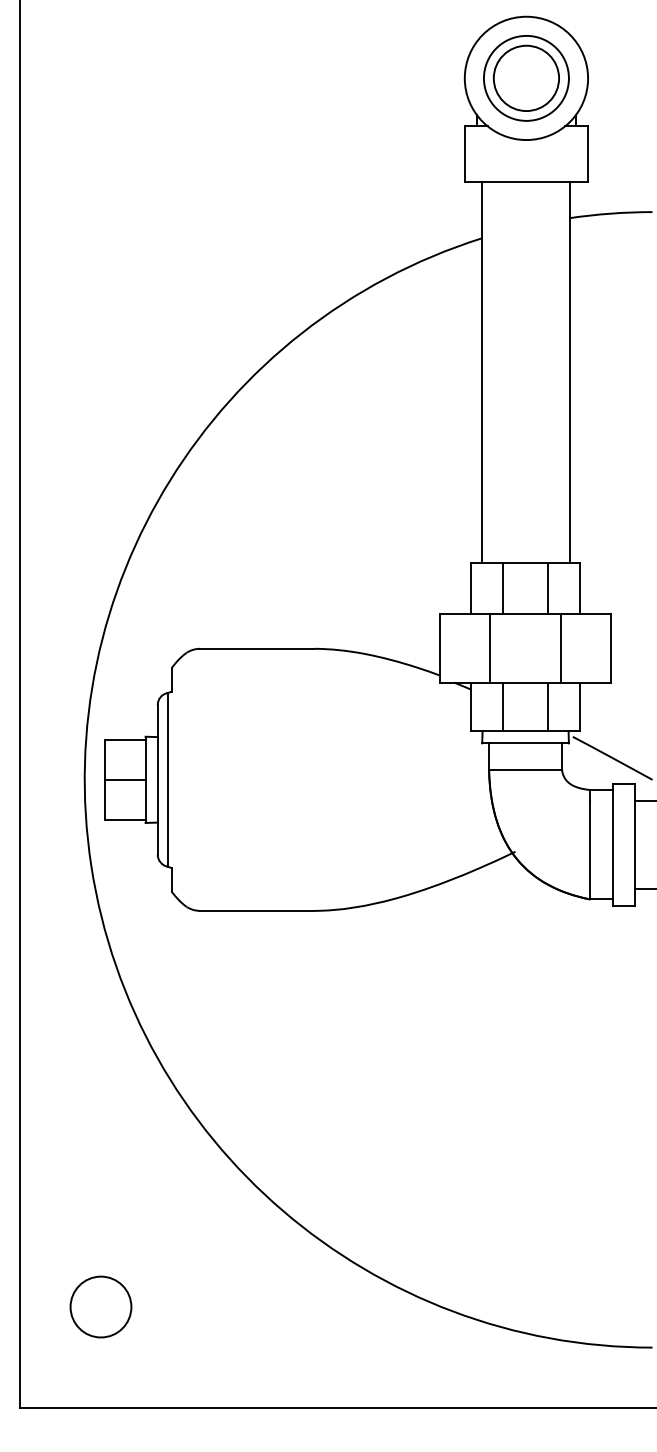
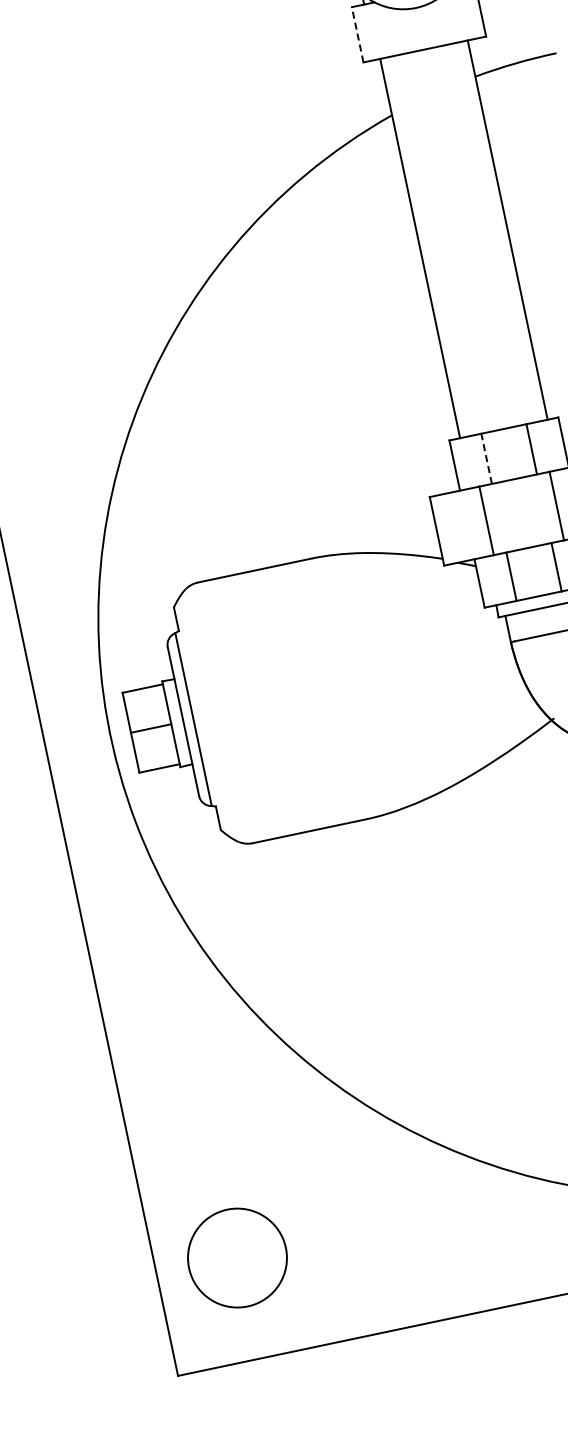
line: (464, 154) -> (357, 35), solid -> dashed
line: (502, 587) -> (486, 458), solid -> dashed
circle: (100, 1306) -> (236, 1257), size x1.6

